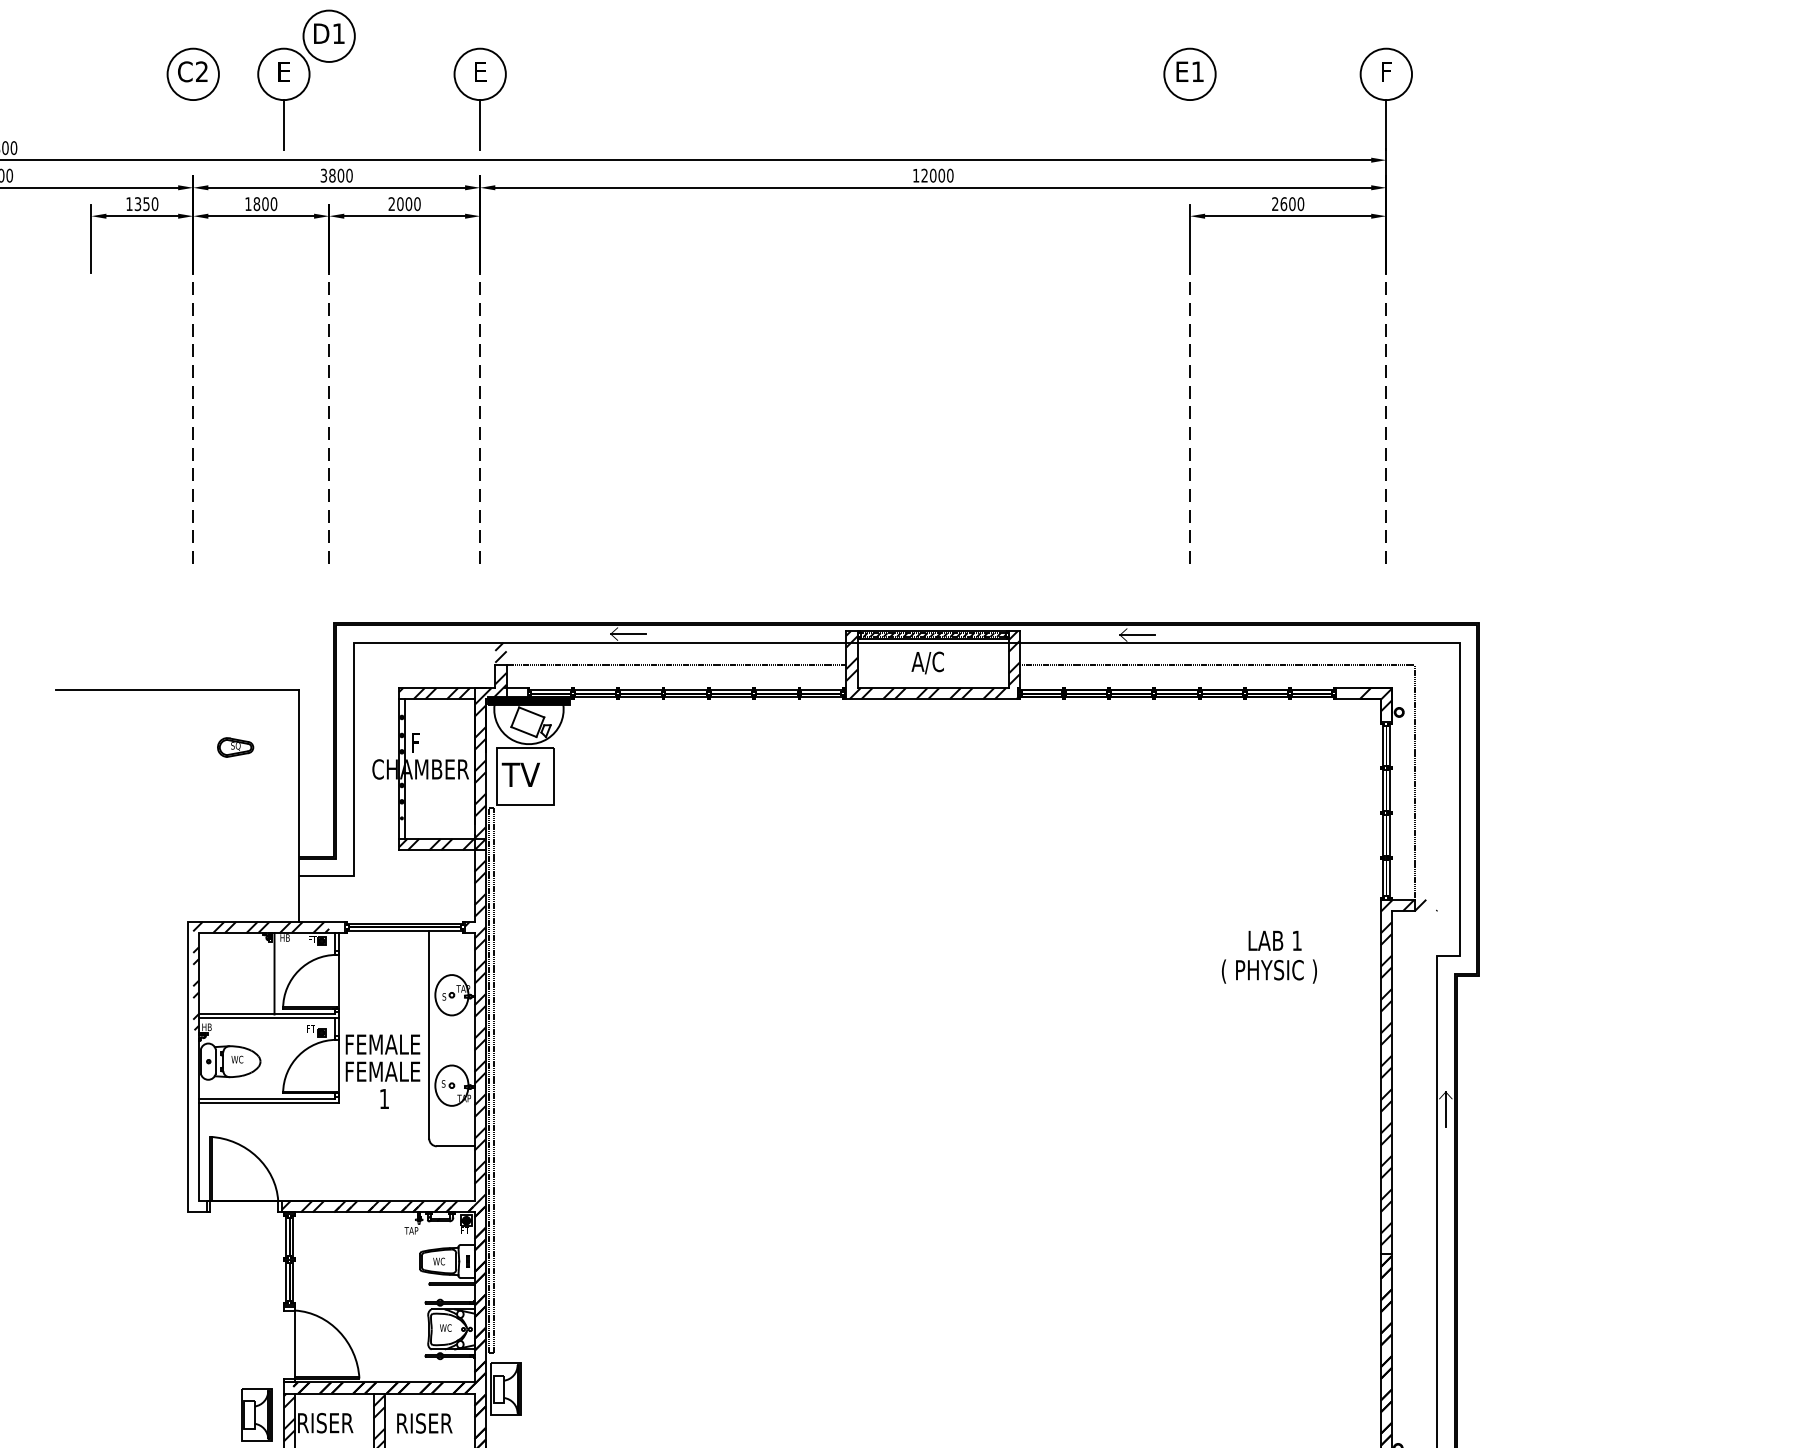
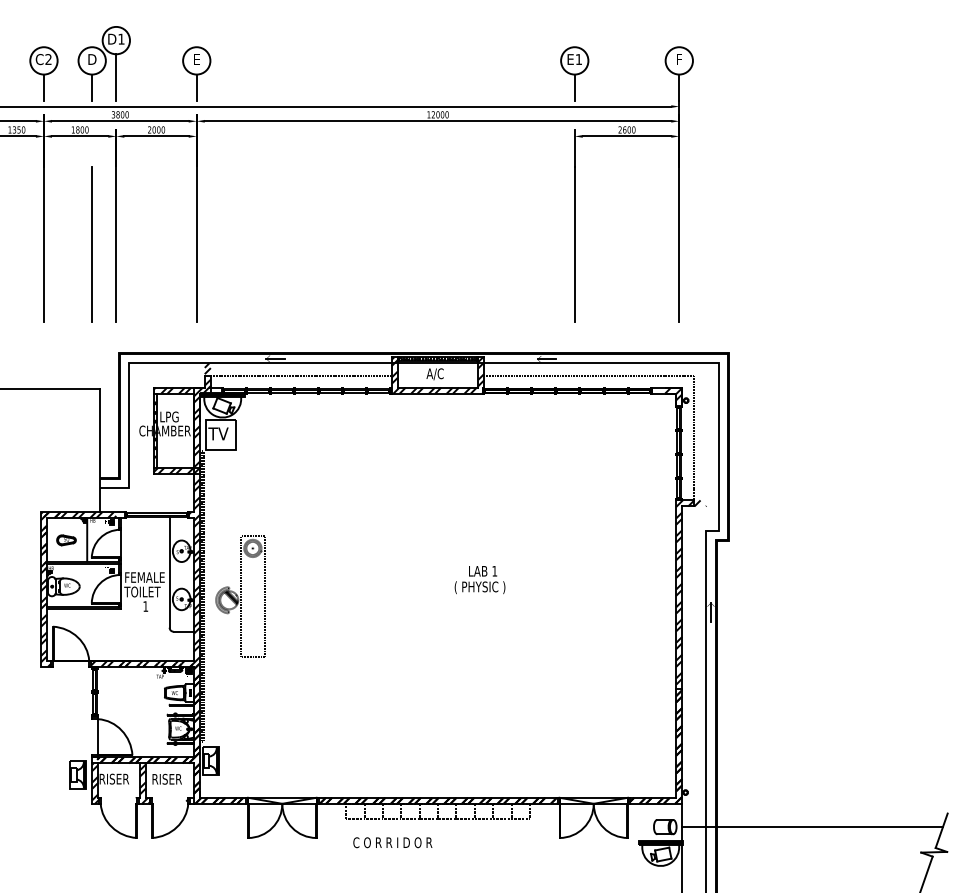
text: (284, 71) -> (92, 59), E -> D
line: (329, 105) -> (116, 77), added
line: (192, 124) -> (43, 87), added
line: (1189, 124) -> (574, 87), added
line: (192, 419) -> (43, 244), dashed -> solid
line: (282, 419) -> (91, 244), added
line: (329, 419) -> (116, 244), dashed -> solid
line: (479, 419) -> (196, 244), dashed -> solid
line: (1189, 419) -> (574, 244), dashed -> solid
line: (1386, 419) -> (679, 244), dashed -> solid
text: (429, 742) -> (169, 416), F -> LPG
part: (235, 747) -> (66, 540), moved
text: (1268, 958) -> (479, 580), moved
hatch: (205, 1067) -> (50, 589), added
text: (382, 1070) -> (144, 591), FEMALE -> TOILET
part: (562, 1080) -> (240, 596), added

